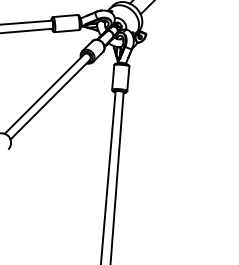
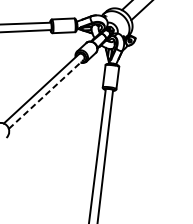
line: (50, 99) -> (46, 94), solid -> dashed

